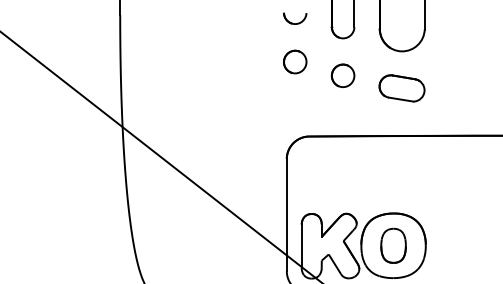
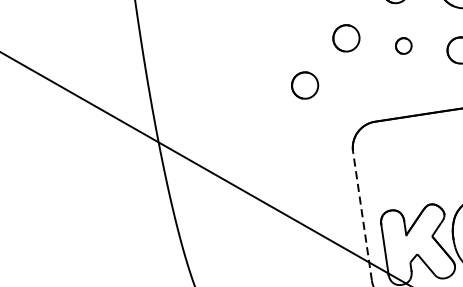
part: (342, 75) -> (403, 45), size x0.6
part: (254, 96) -> (305, 84), added
line: (286, 214) -> (361, 215), solid -> dashed

